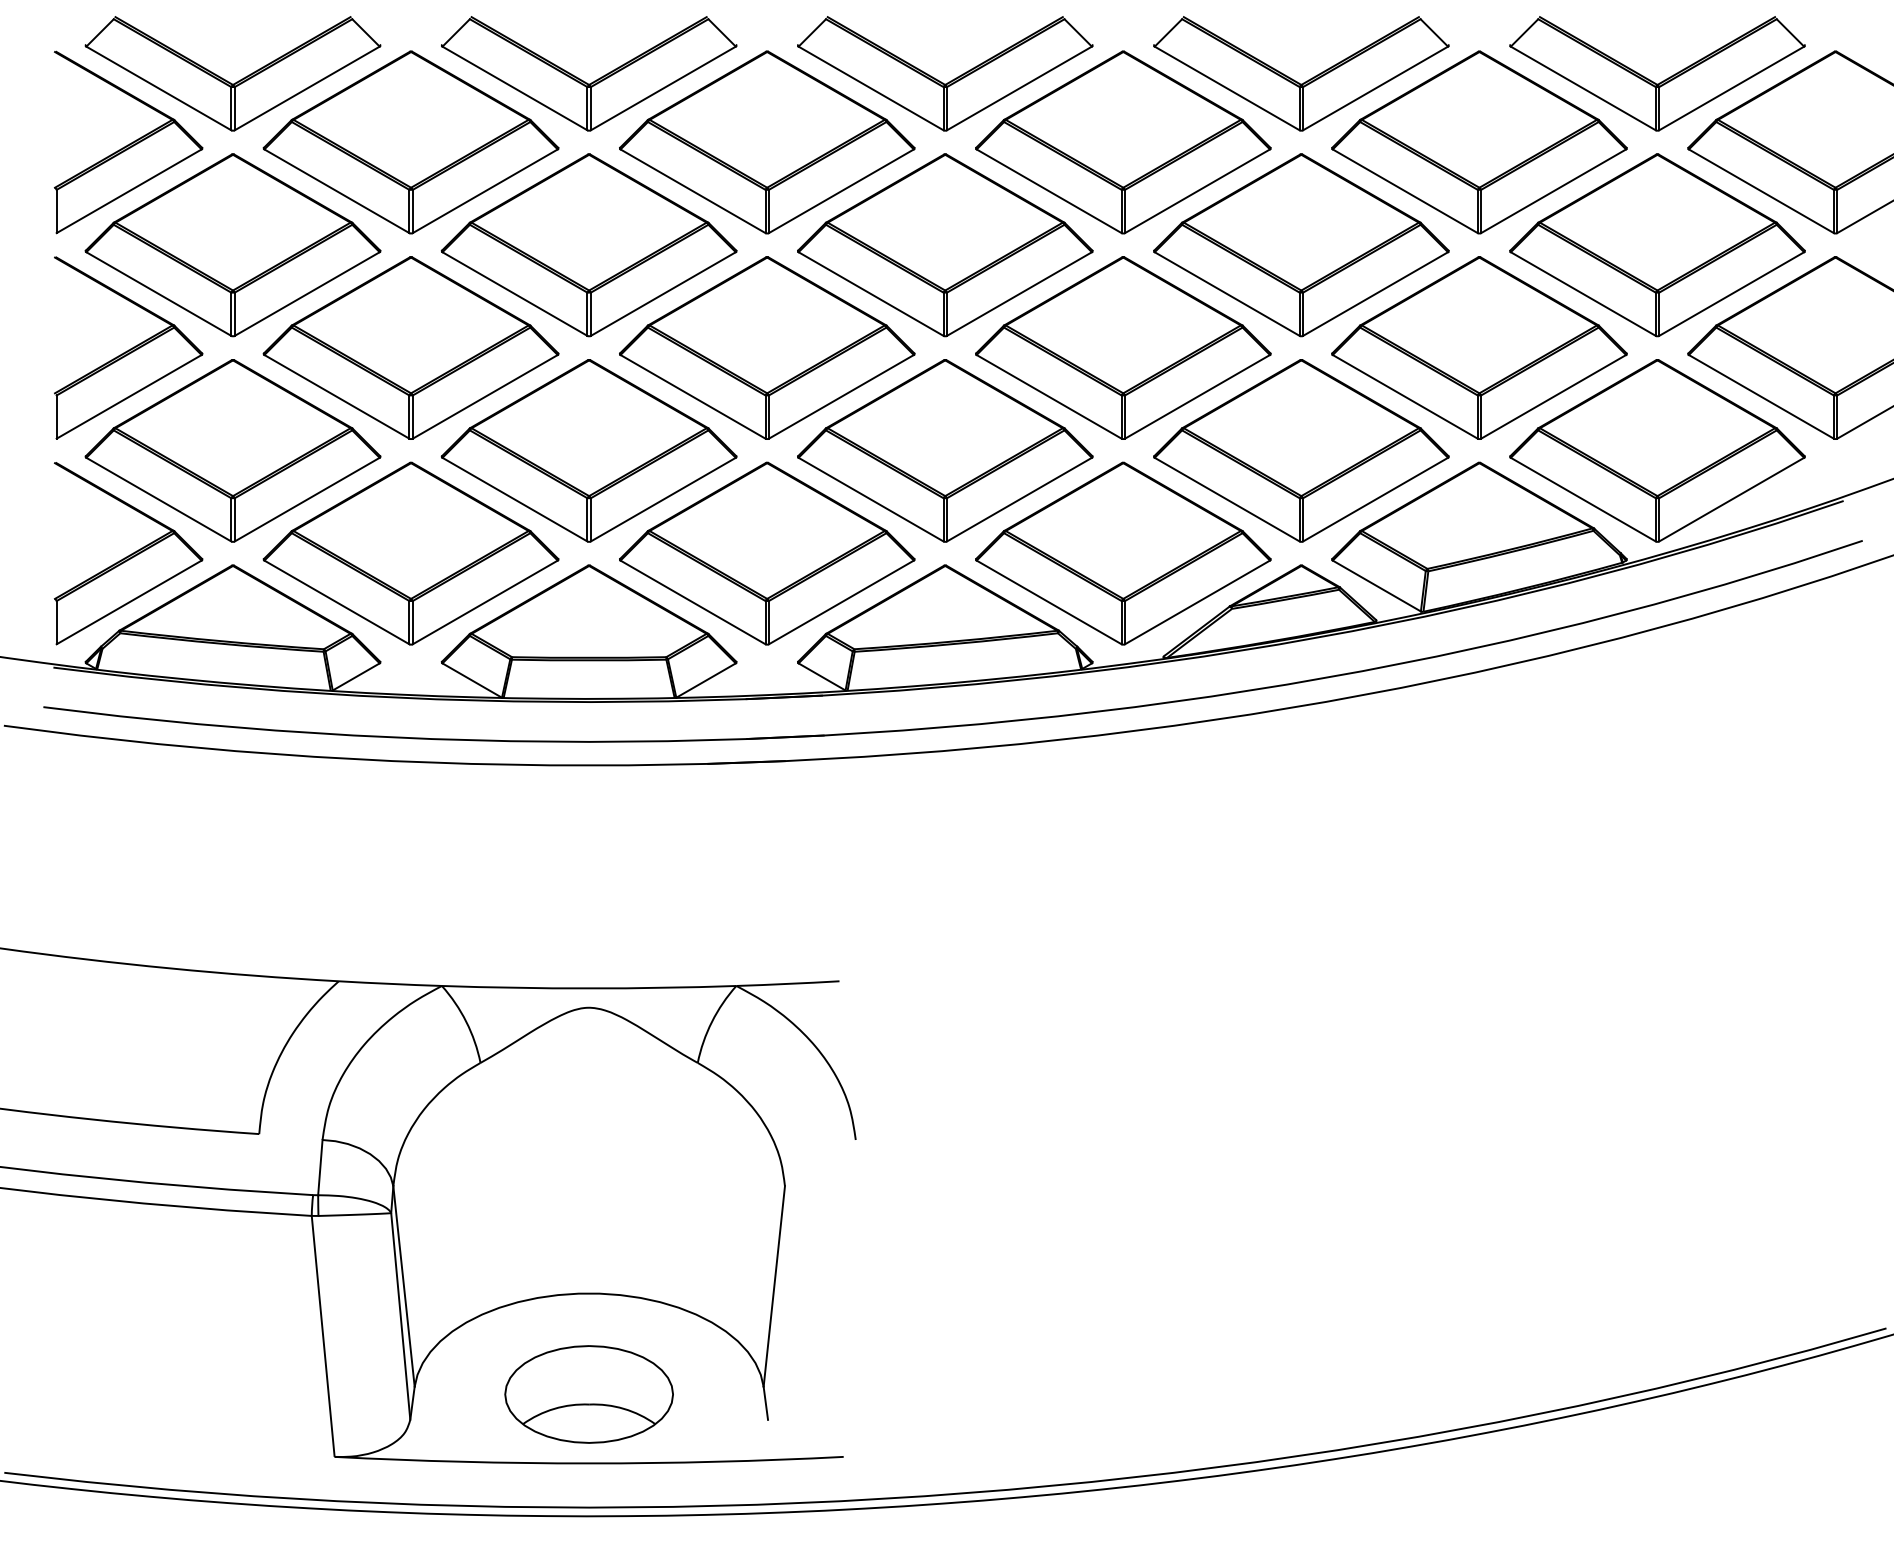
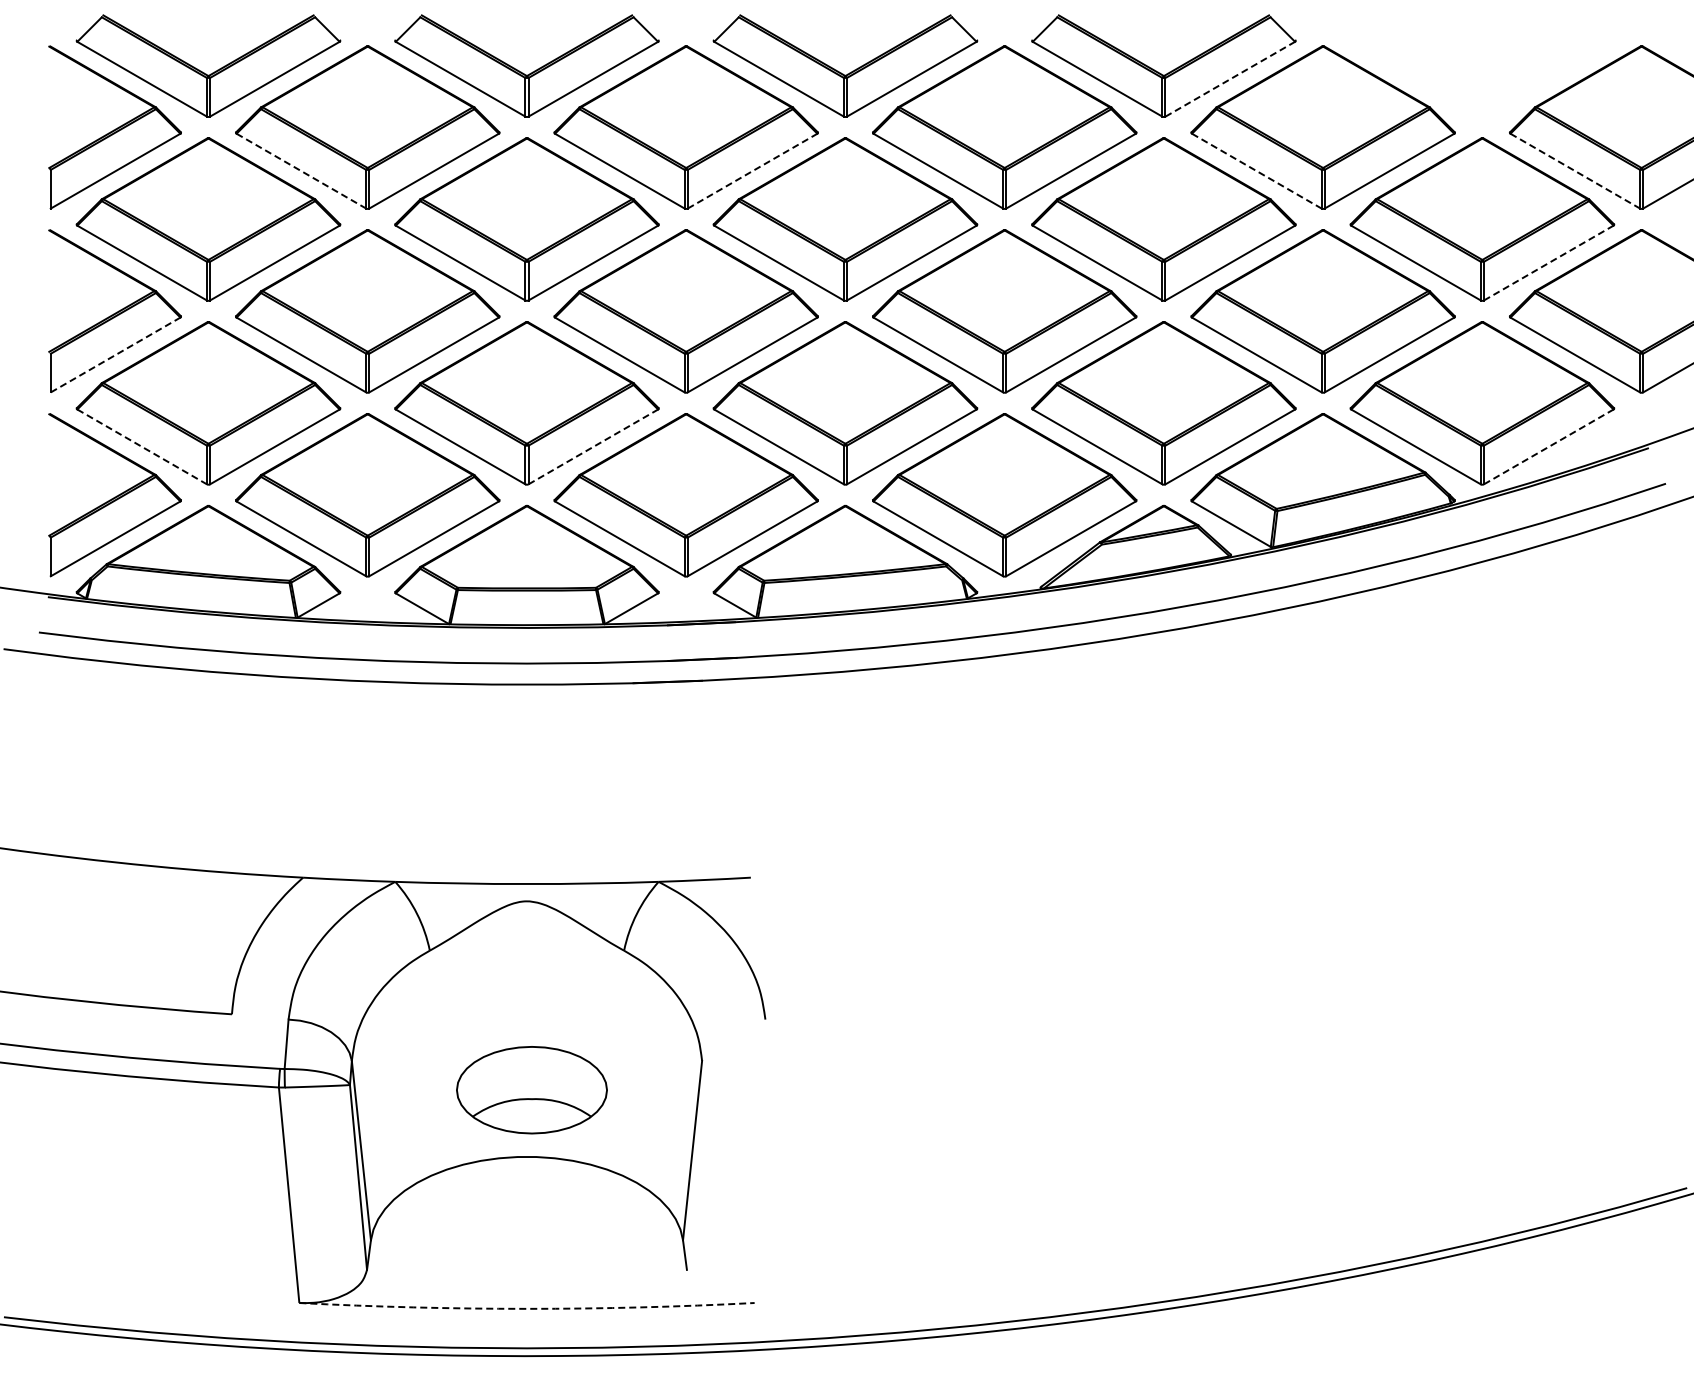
part: (1653, 80) -> (1478, 72), removed
line: (1375, 88) -> (1230, 79), solid -> dashed
line: (337, 191) -> (301, 171), solid -> dashed
line: (841, 191) -> (752, 171), solid -> dashed
line: (1404, 191) -> (1256, 171), solid -> dashed
line: (1761, 191) -> (1575, 171), solid -> dashed
line: (1731, 294) -> (1548, 263), solid -> dashed
line: (129, 397) -> (115, 355), solid -> dashed
line: (159, 499) -> (142, 446), solid -> dashed
line: (663, 499) -> (593, 446), solid -> dashed
line: (1731, 499) -> (1548, 446), solid -> dashed
part: (588, 1394) -> (531, 1090), moved
arc: (588, 1463) -> (526, 1308), solid -> dashed

